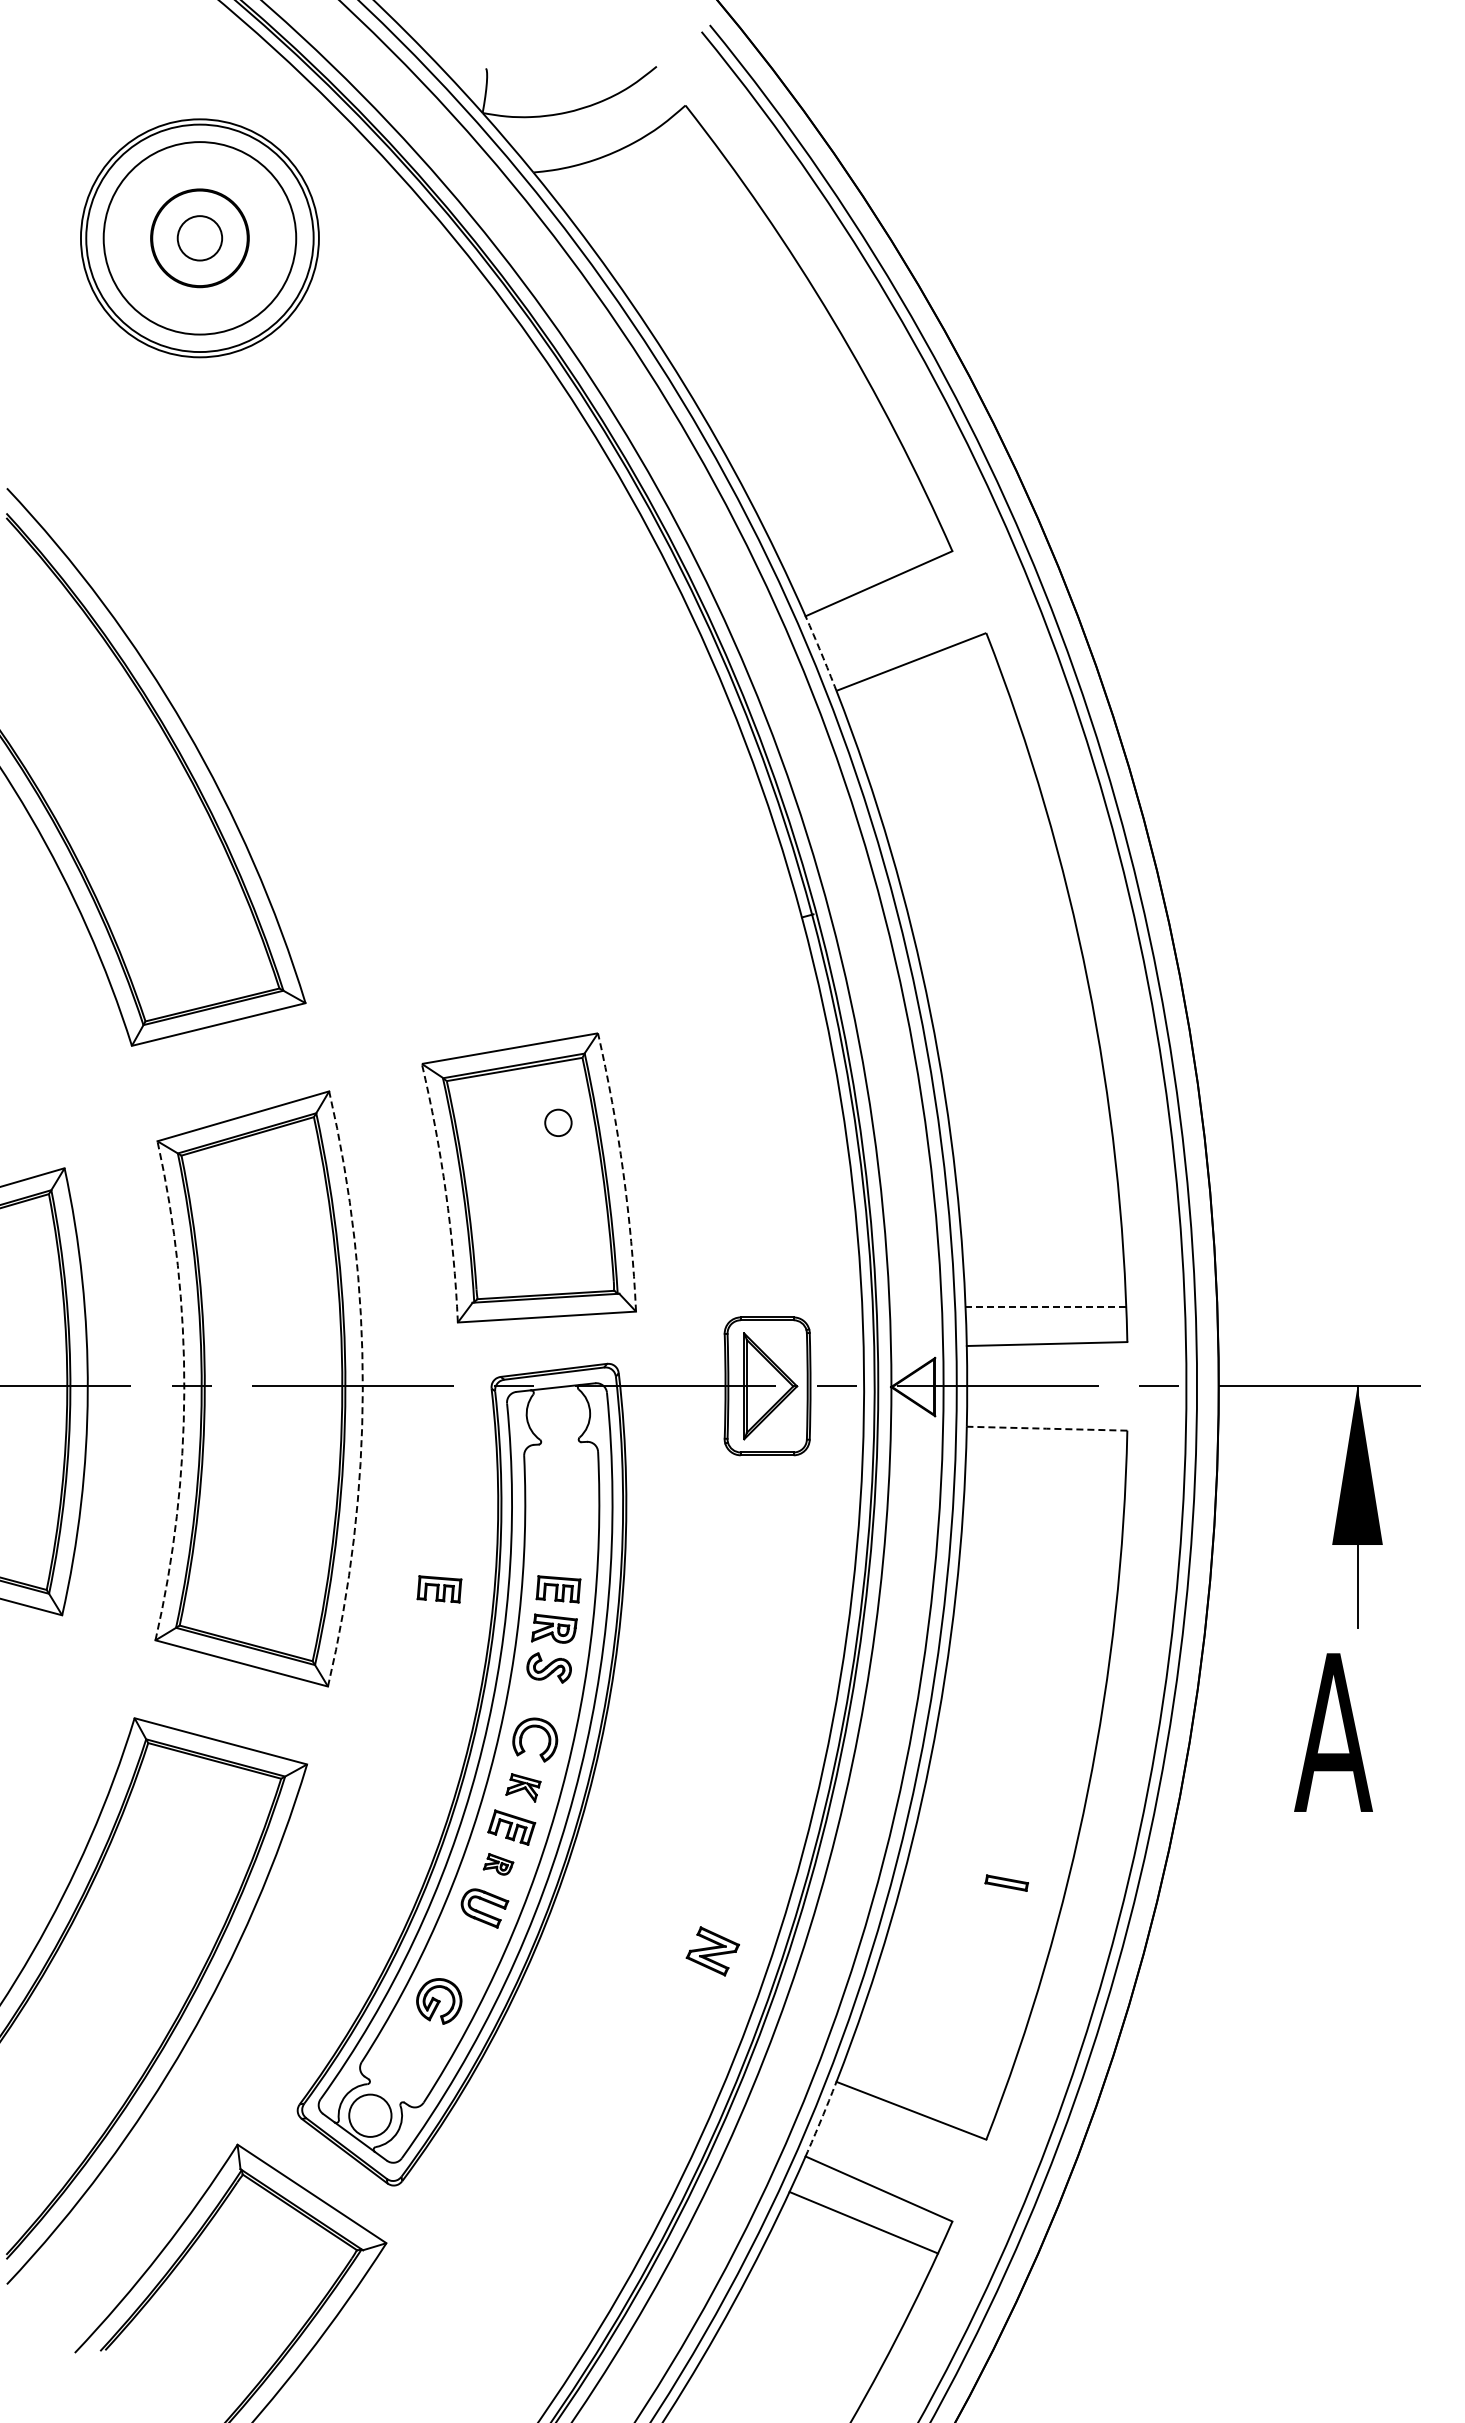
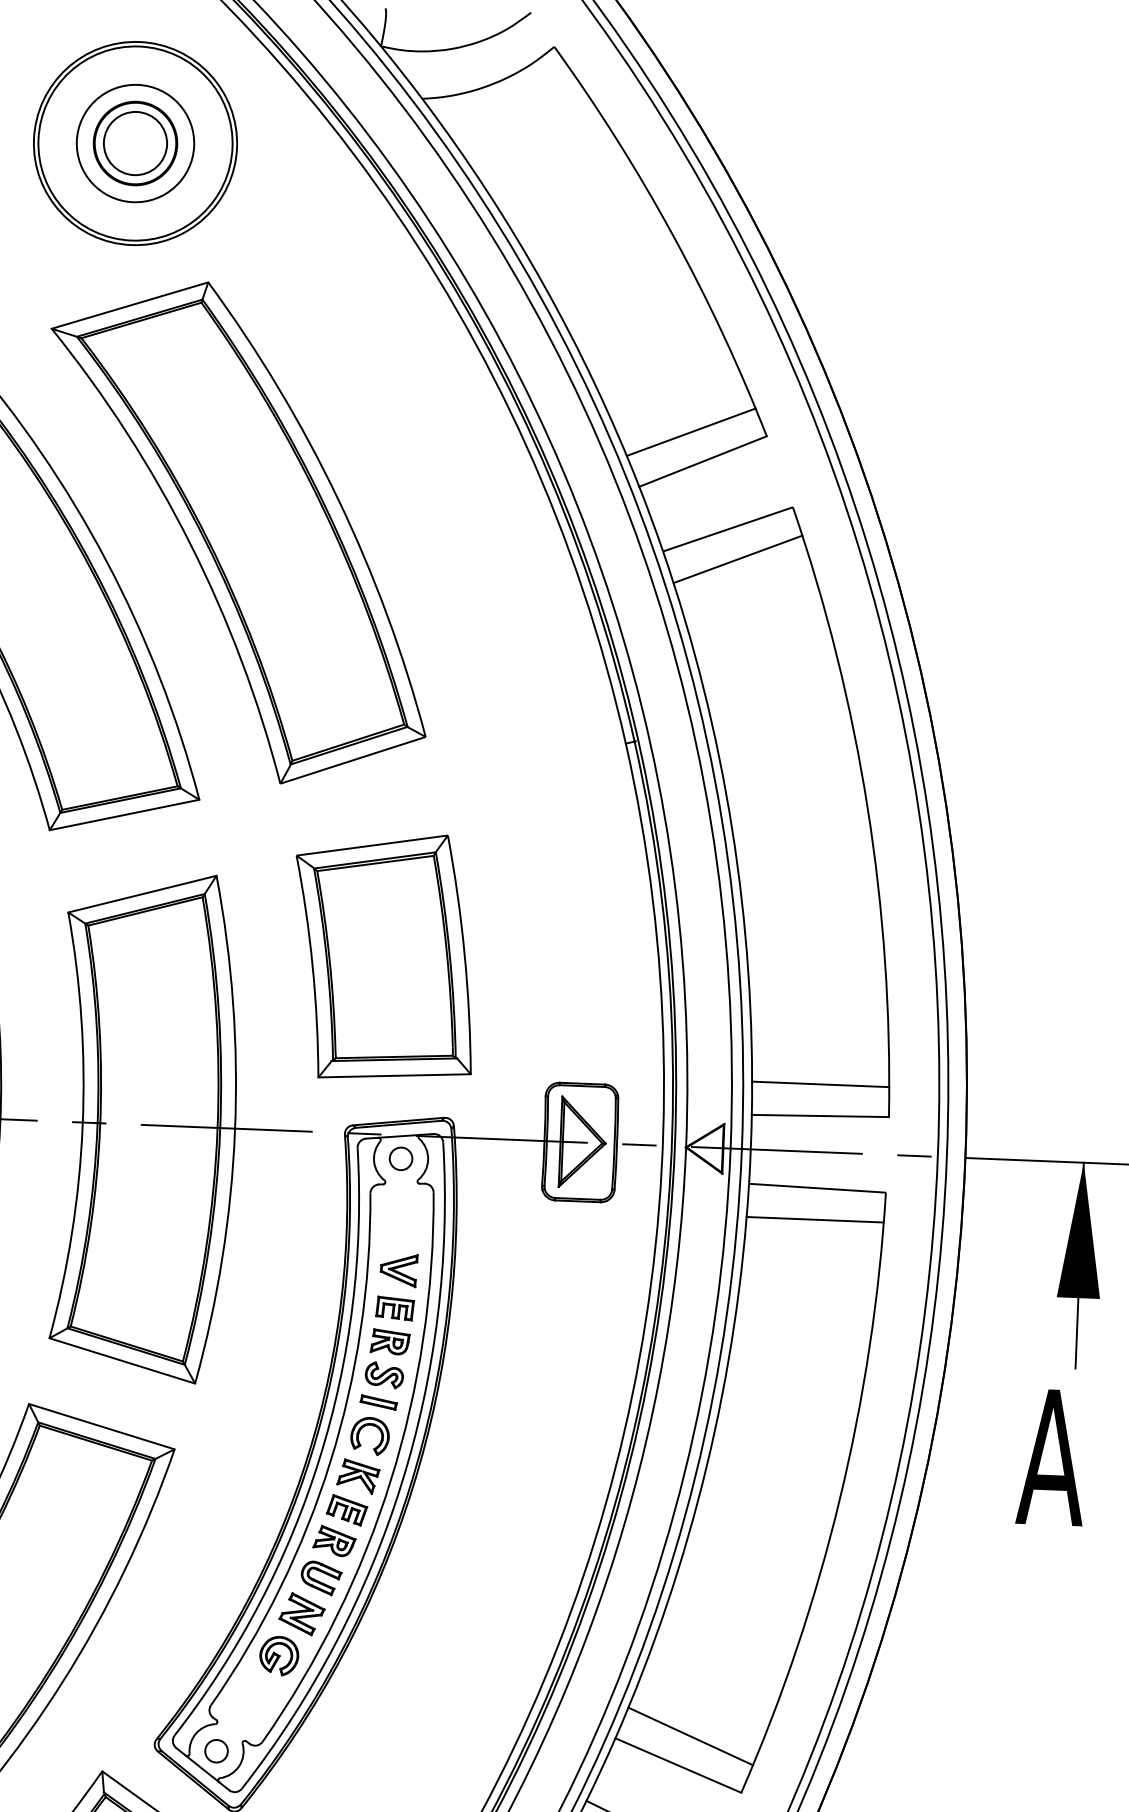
circle: (199, 238) -> (135, 143), size x0.71
circle: (199, 238) -> (135, 143), size x1.67
line: (863, 549) -> (690, 431), added
arc: (821, 653) -> (651, 519), dashed -> solid
part: (338, 688) -> (238, 532), added
line: (924, 696) -> (737, 559), added
circle: (558, 1122) -> (401, 1158), moved
arc: (623, 1171) -> (464, 954), dashed -> solid
arc: (445, 1192) -> (312, 966), dashed -> solid
line: (1045, 1307) -> (820, 1084), dashed -> solid
arc: (362, 1389) -> (234, 1131), dashed -> solid
arc: (184, 1390) -> (82, 1126), dashed -> solid
line: (1046, 1428) -> (817, 1188), dashed -> solid
line: (1045, 1465) -> (814, 1219), added
part: (561, 1544) -> (399, 1270), added
part: (439, 1589) -> (293, 1304), removed
part: (523, 1787) -> (358, 1476), size x1.43
part: (498, 1864) -> (334, 1541), size x1.67
part: (1006, 1882) -> (378, 1402), moved
part: (712, 1951) -> (301, 1614), moved
line: (924, 2075) -> (690, 1735), added
circle: (370, 2115) -> (216, 1751), size x0.62
arc: (821, 2119) -> (601, 1769), dashed -> solid

